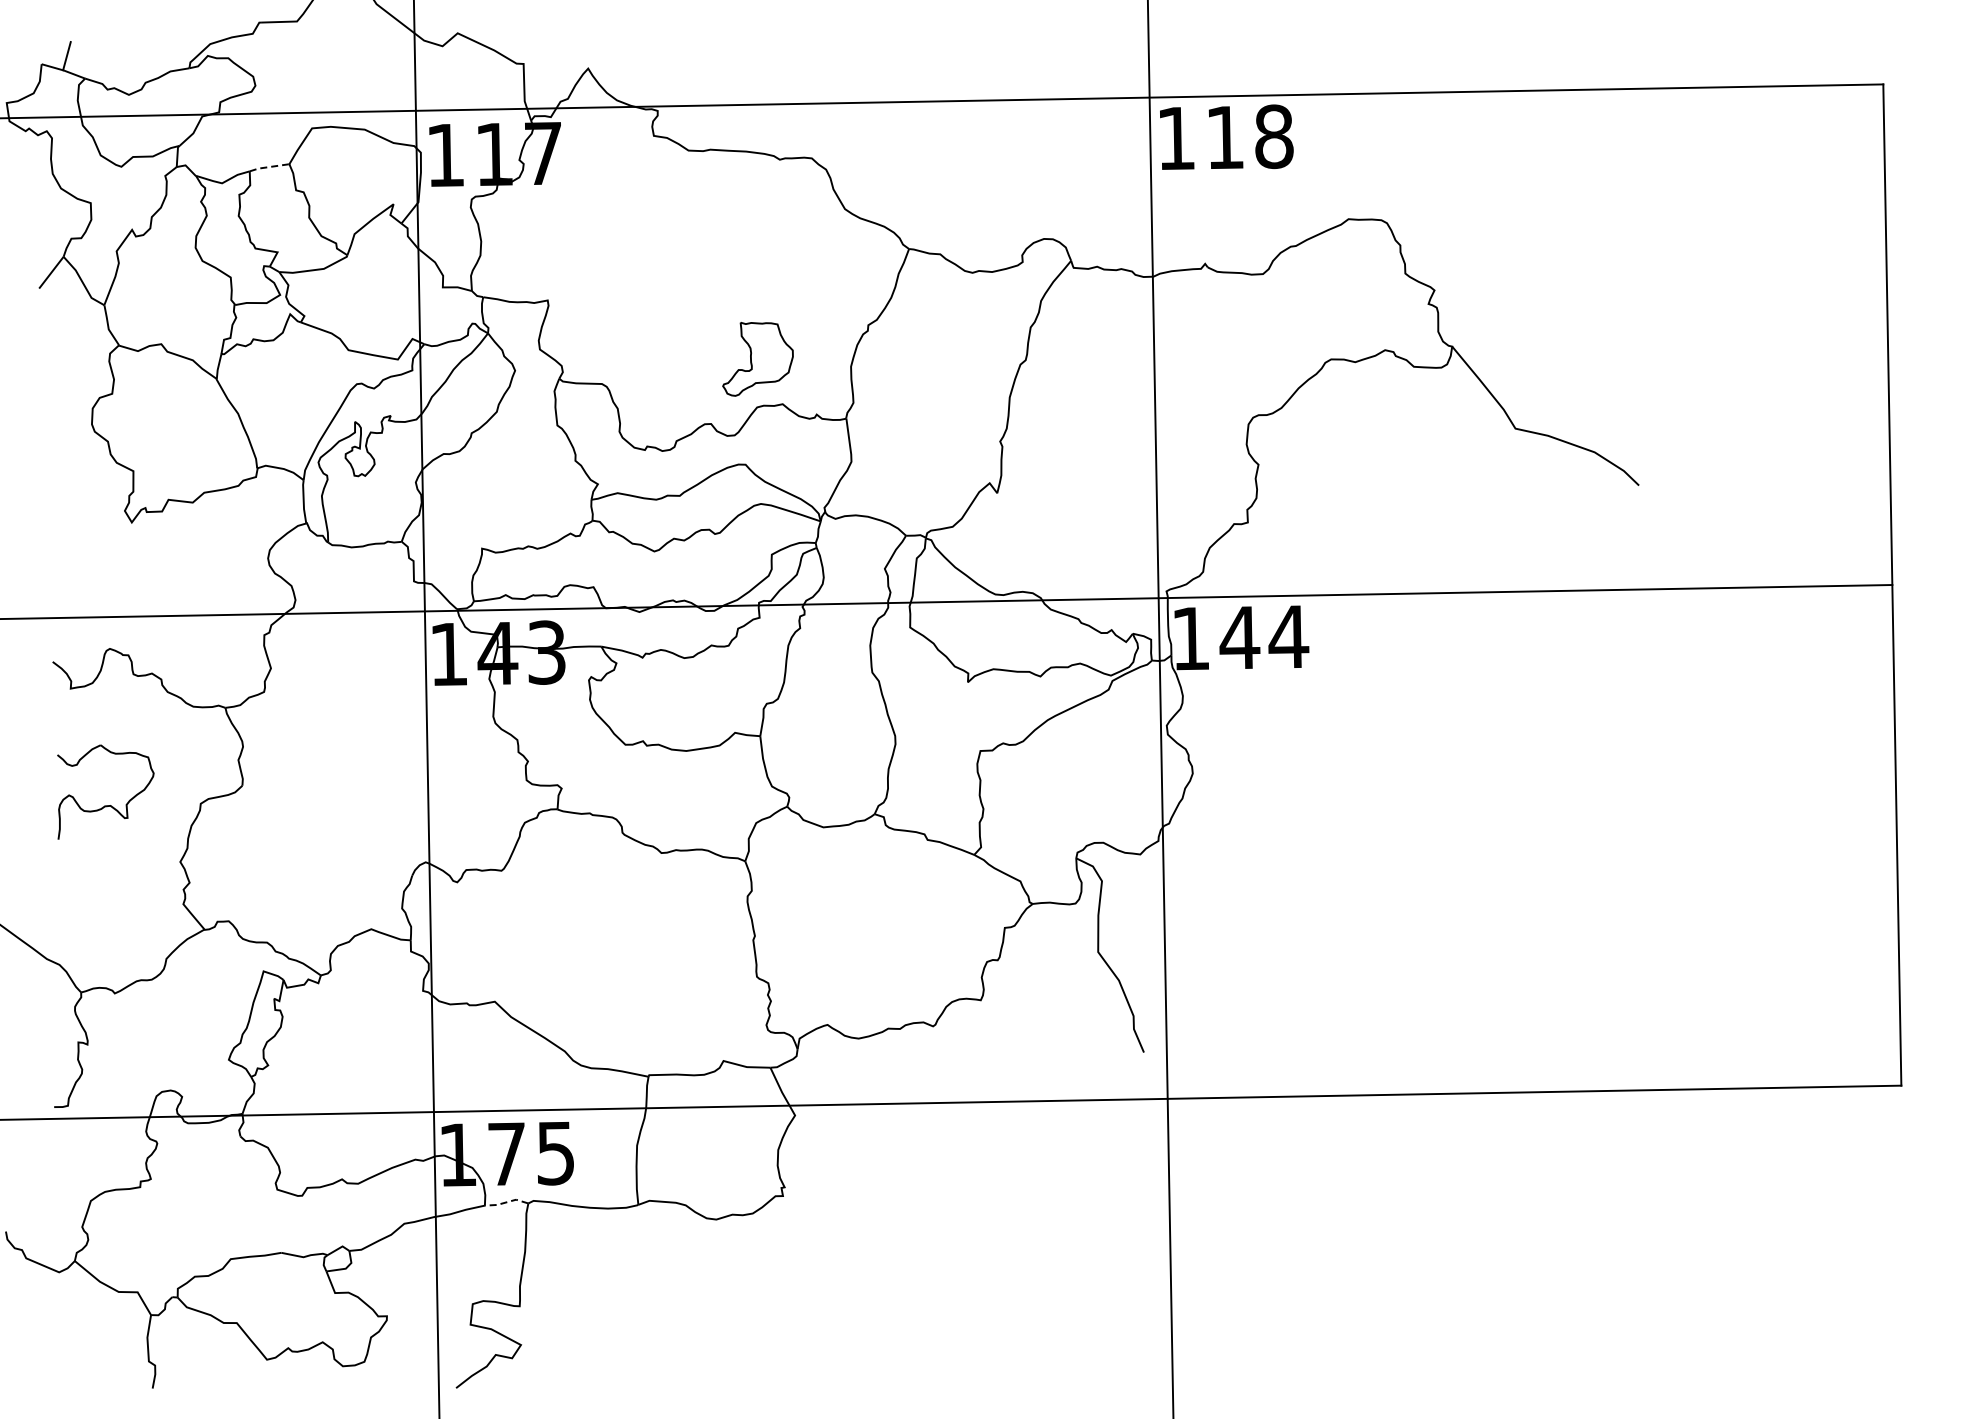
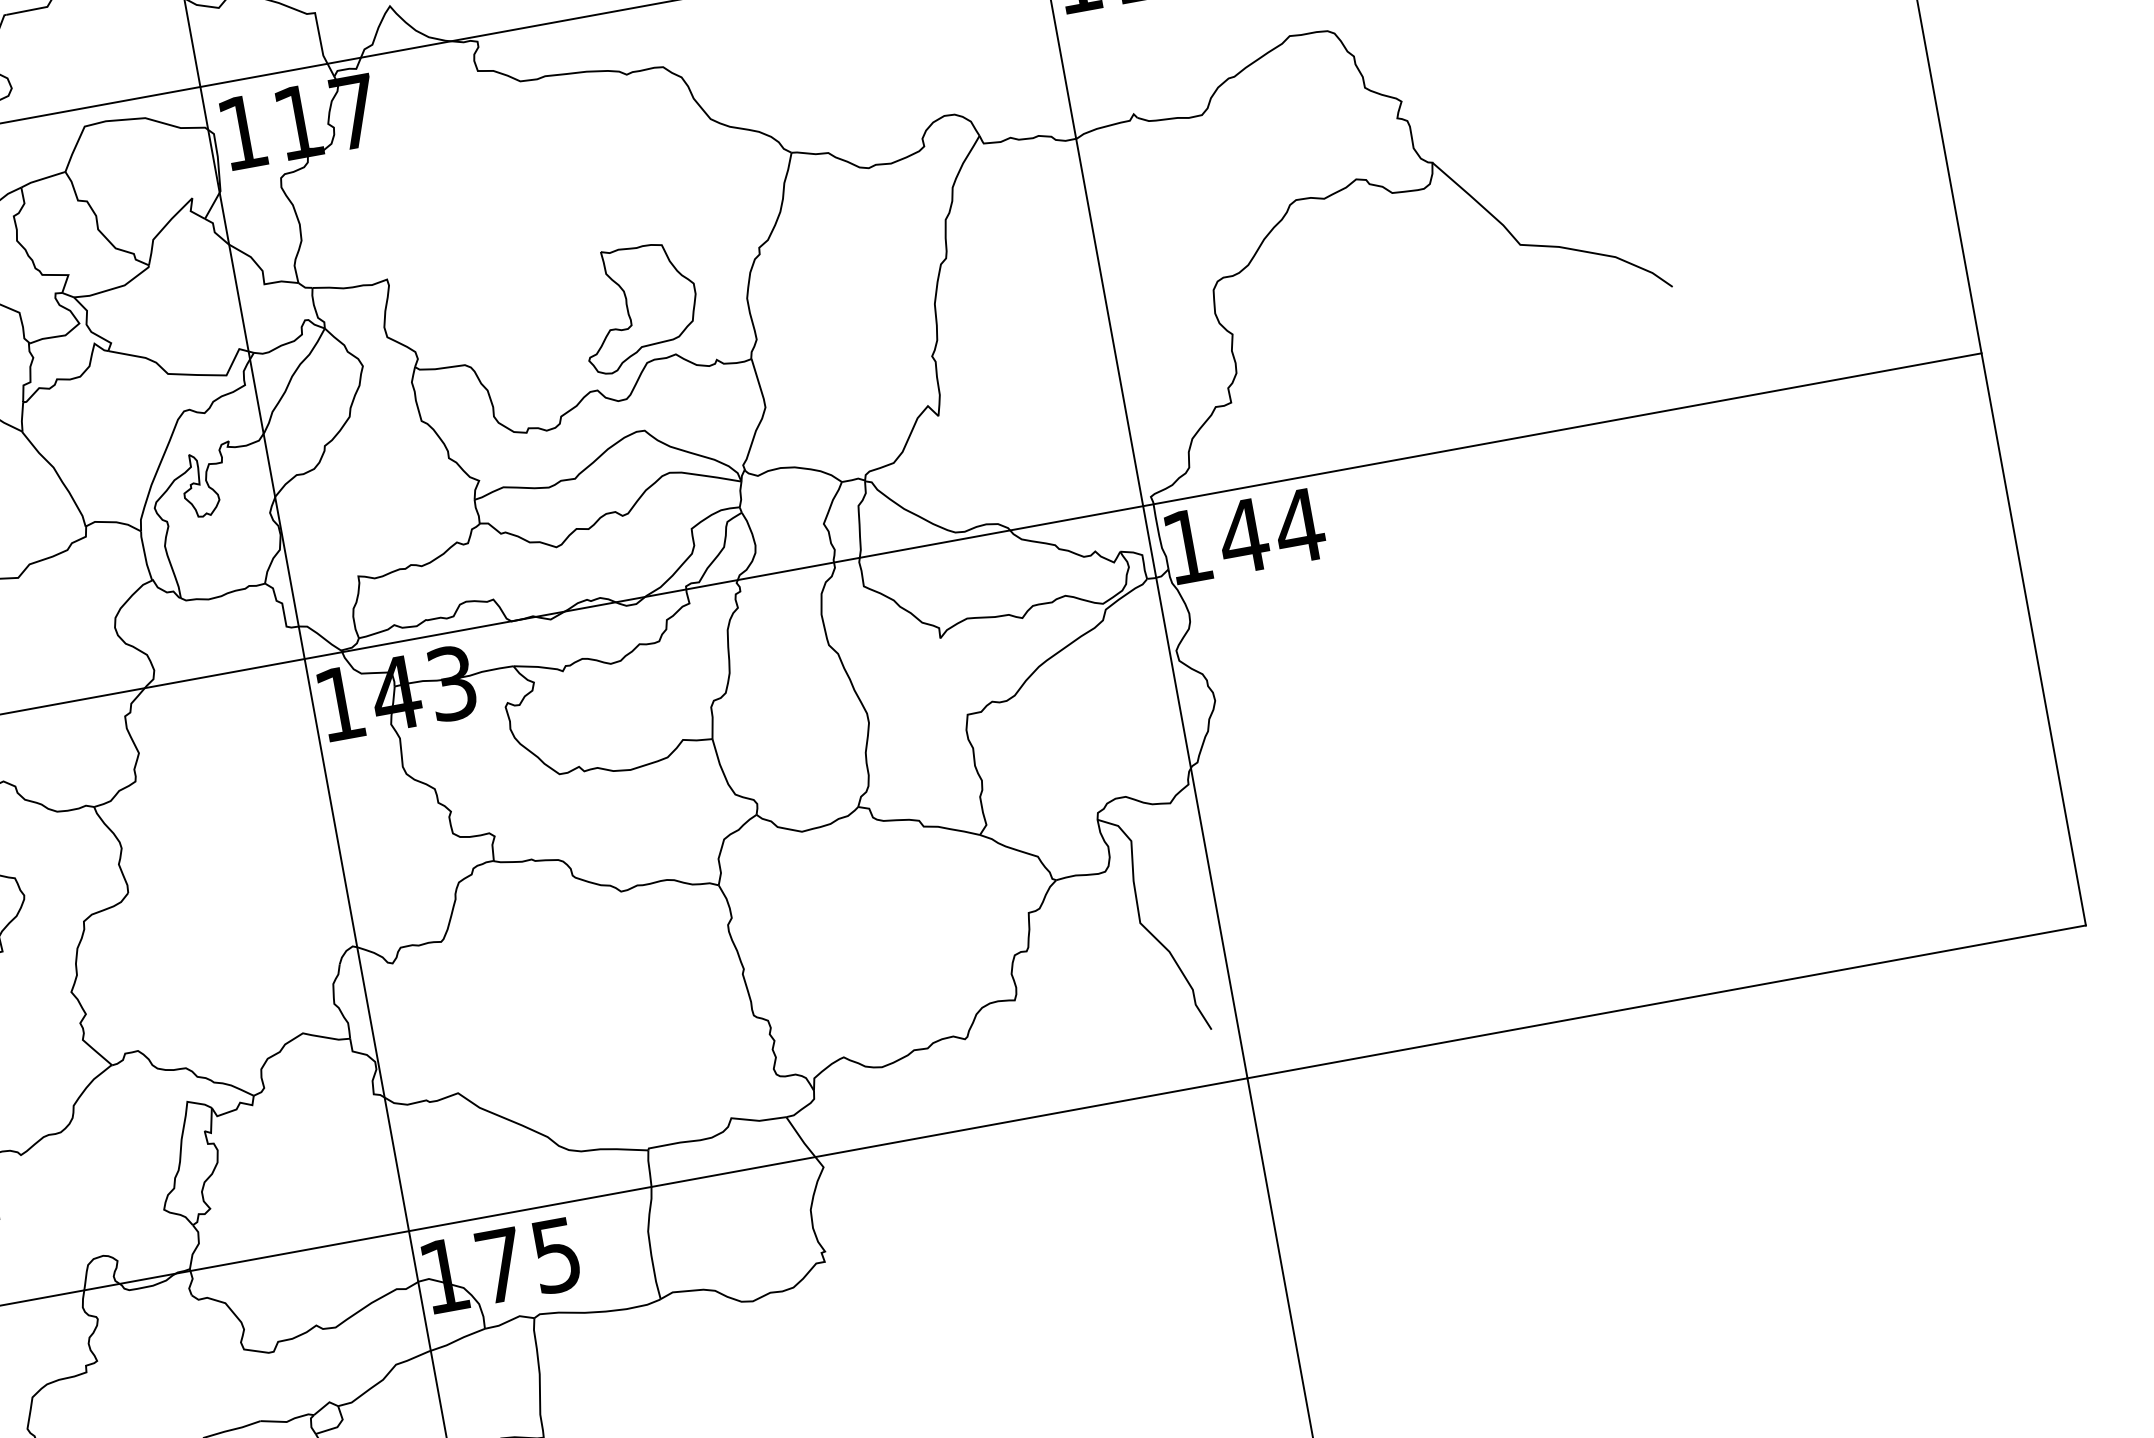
line: (268, 167) -> (42, 179), dashed -> solid
part: (757, 359) -> (638, 307), size x1.43
line: (506, 1202) -> (509, 1321), dashed -> solid

